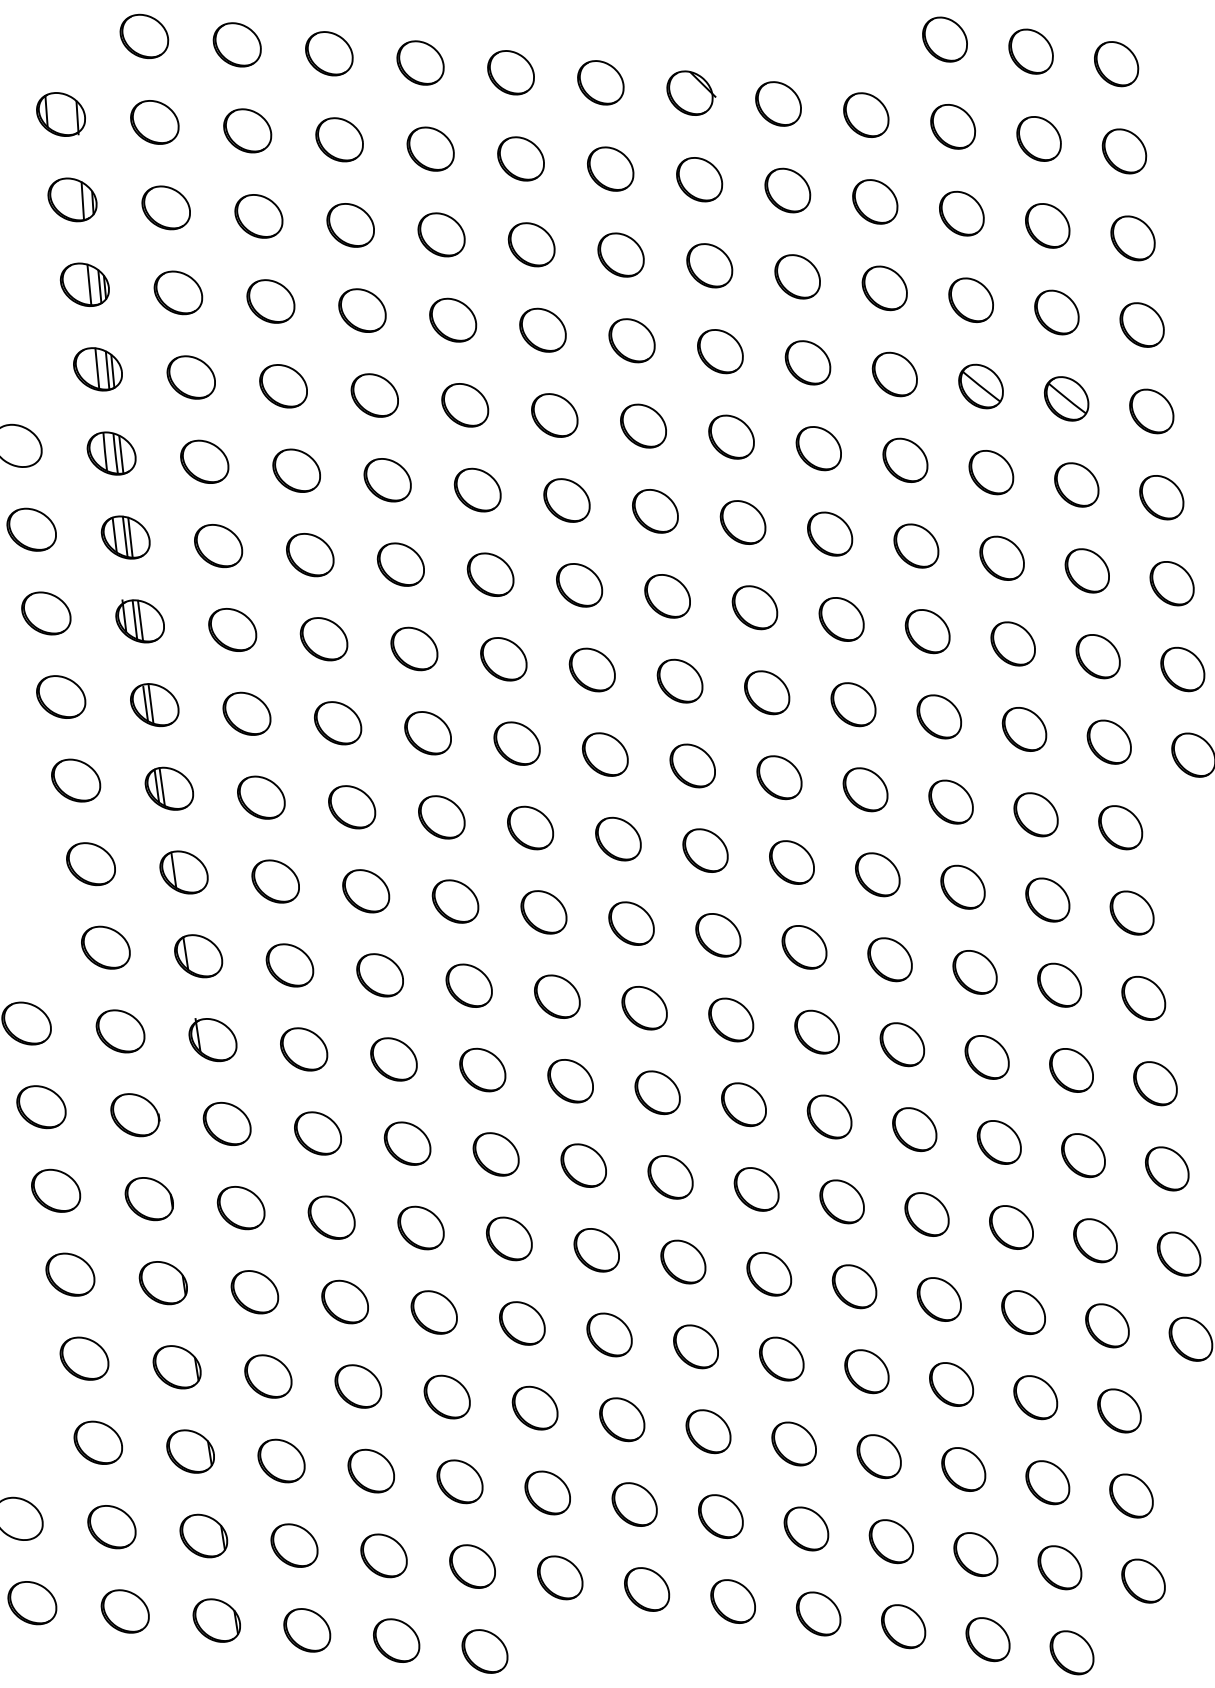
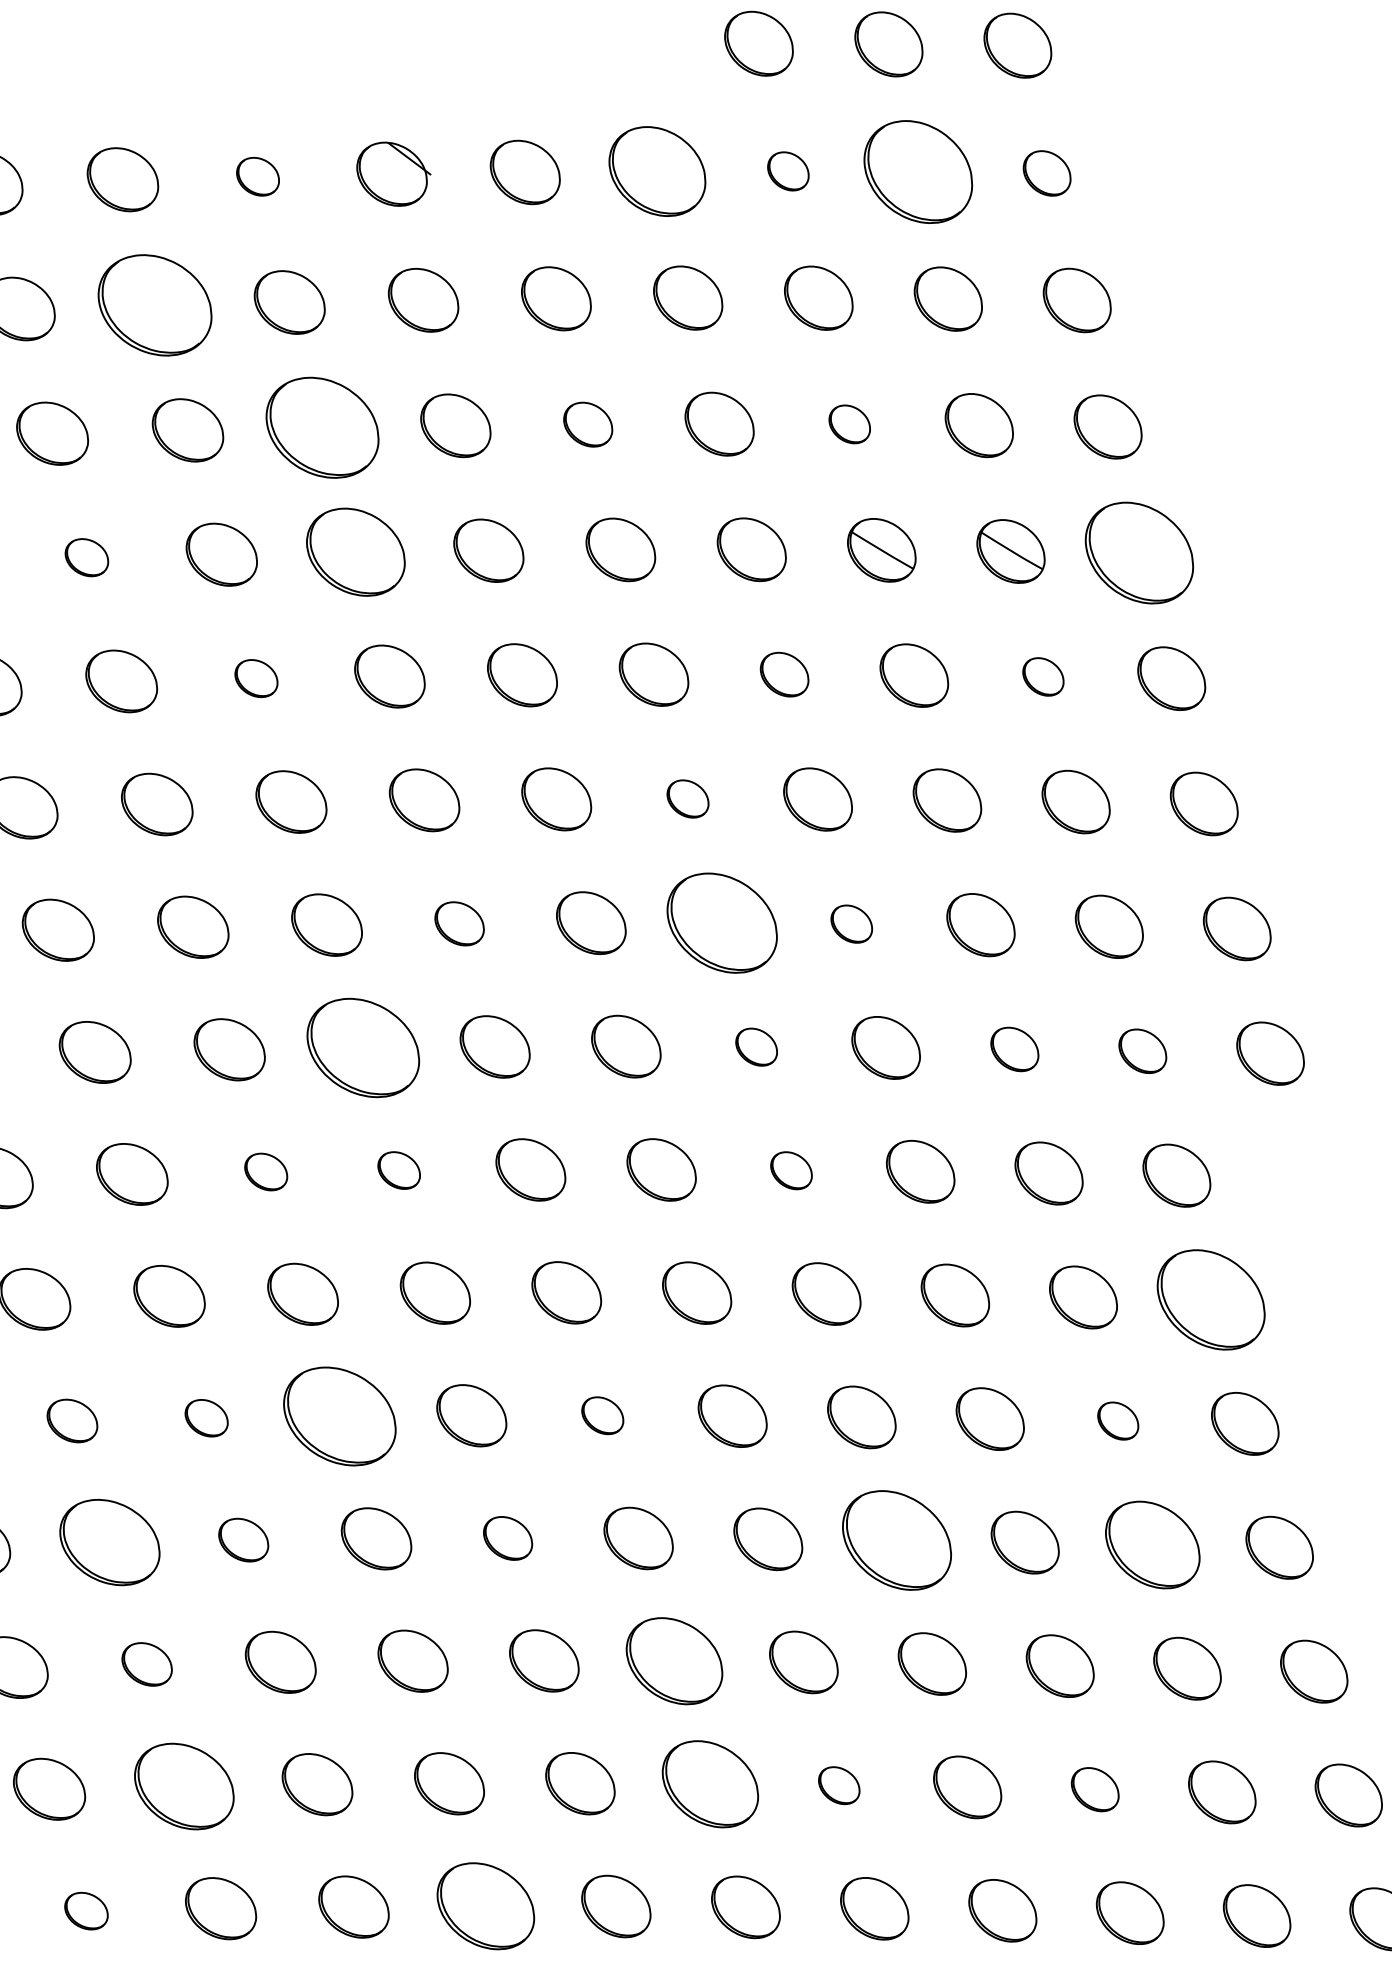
part: (600, 82) -> (257, 176), size x0.6
part: (866, 114) -> (657, 170), size x1.4
part: (952, 126) -> (787, 170), size x0.6
part: (1038, 138) -> (917, 171), size x1.6
part: (1124, 151) -> (1047, 173), size x0.7
part: (520, 158) -> (154, 304), size x1.6
part: (620, 254) -> (321, 426), size x1.6
part: (797, 276) -> (587, 424), size x0.7
part: (970, 299) -> (848, 423), size x0.6
part: (453, 319) -> (87, 556), size x0.6
part: (631, 340) -> (354, 552), size x1.4
part: (1151, 411) -> (1139, 553), size x1.6
part: (554, 415) -> (255, 678), size x0.6
part: (905, 459) -> (784, 673), size x0.7
part: (1076, 484) -> (1042, 676), size x0.6
part: (830, 533) -> (688, 798), size x0.6
part: (667, 596) -> (459, 924), size x0.7
part: (841, 619) -> (721, 923), size x1.6
part: (927, 631) -> (851, 923), size x0.6
part: (591, 669) -> (361, 1047), size x1.6
part: (853, 704) -> (756, 1046), size x0.6
part: (1024, 729) -> (1014, 1049), size x0.7
part: (1108, 741) -> (1141, 1050), size x0.7
part: (516, 743) -> (265, 1171), size x0.6
part: (605, 754) -> (399, 1170), size x0.6
part: (865, 789) -> (791, 1170), size x0.6
part: (366, 891) -> (72, 1421), size x0.7
part: (455, 901) -> (206, 1418), size x0.6
part: (543, 912) -> (339, 1416), size x1.6
part: (1131, 912) -> (1209, 1299), size x1.6
part: (718, 935) -> (602, 1415), size x0.6
part: (379, 975) -> (108, 1542), size x1.4
part: (1059, 984) -> (1117, 1420), size x0.6
part: (468, 985) -> (242, 1539), size x0.7
part: (644, 1008) -> (507, 1538), size x0.7
part: (902, 1044) -> (897, 1540), size x1.6
part: (393, 1059) -> (146, 1664), size x0.7
part: (1071, 1070) -> (1152, 1545), size x1.4
part: (743, 1104) -> (673, 1661), size x1.4
part: (407, 1143) -> (183, 1786), size x1.4
part: (756, 1189) -> (710, 1784), size x1.4
part: (841, 1201) -> (838, 1785), size x0.6
part: (331, 1217) -> (86, 1910), size x0.6
part: (1011, 1227) -> (1095, 1789), size x0.7
part: (596, 1250) -> (485, 1906), size x1.4

